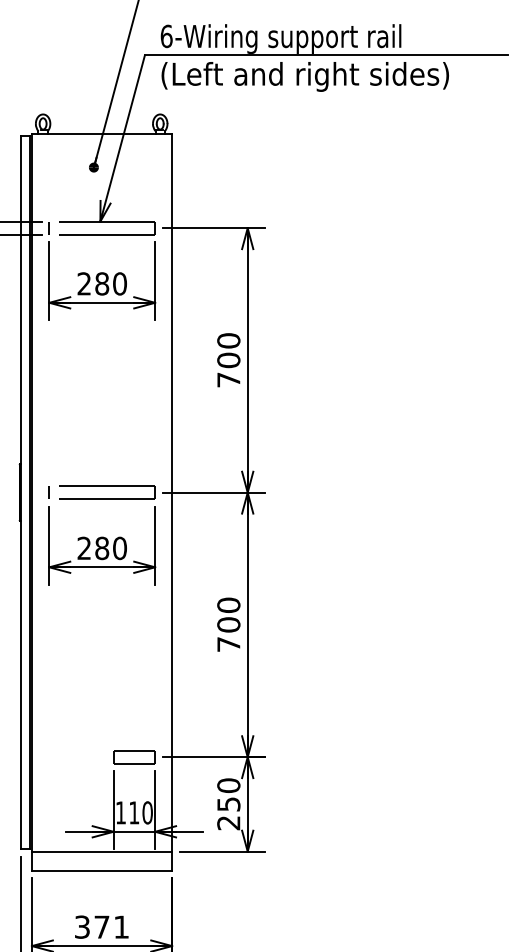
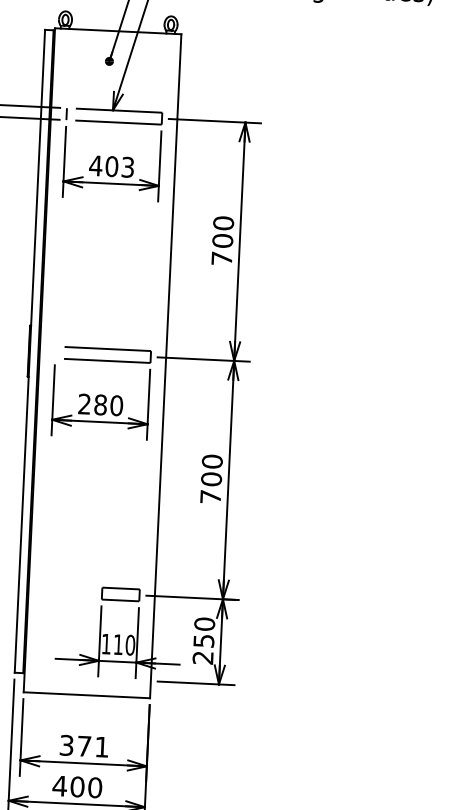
text: (101, 283) -> (111, 166), 280 -> 403
line: (48, 492) -> (54, 352), removed
line: (101, 851) -> (87, 678), removed

